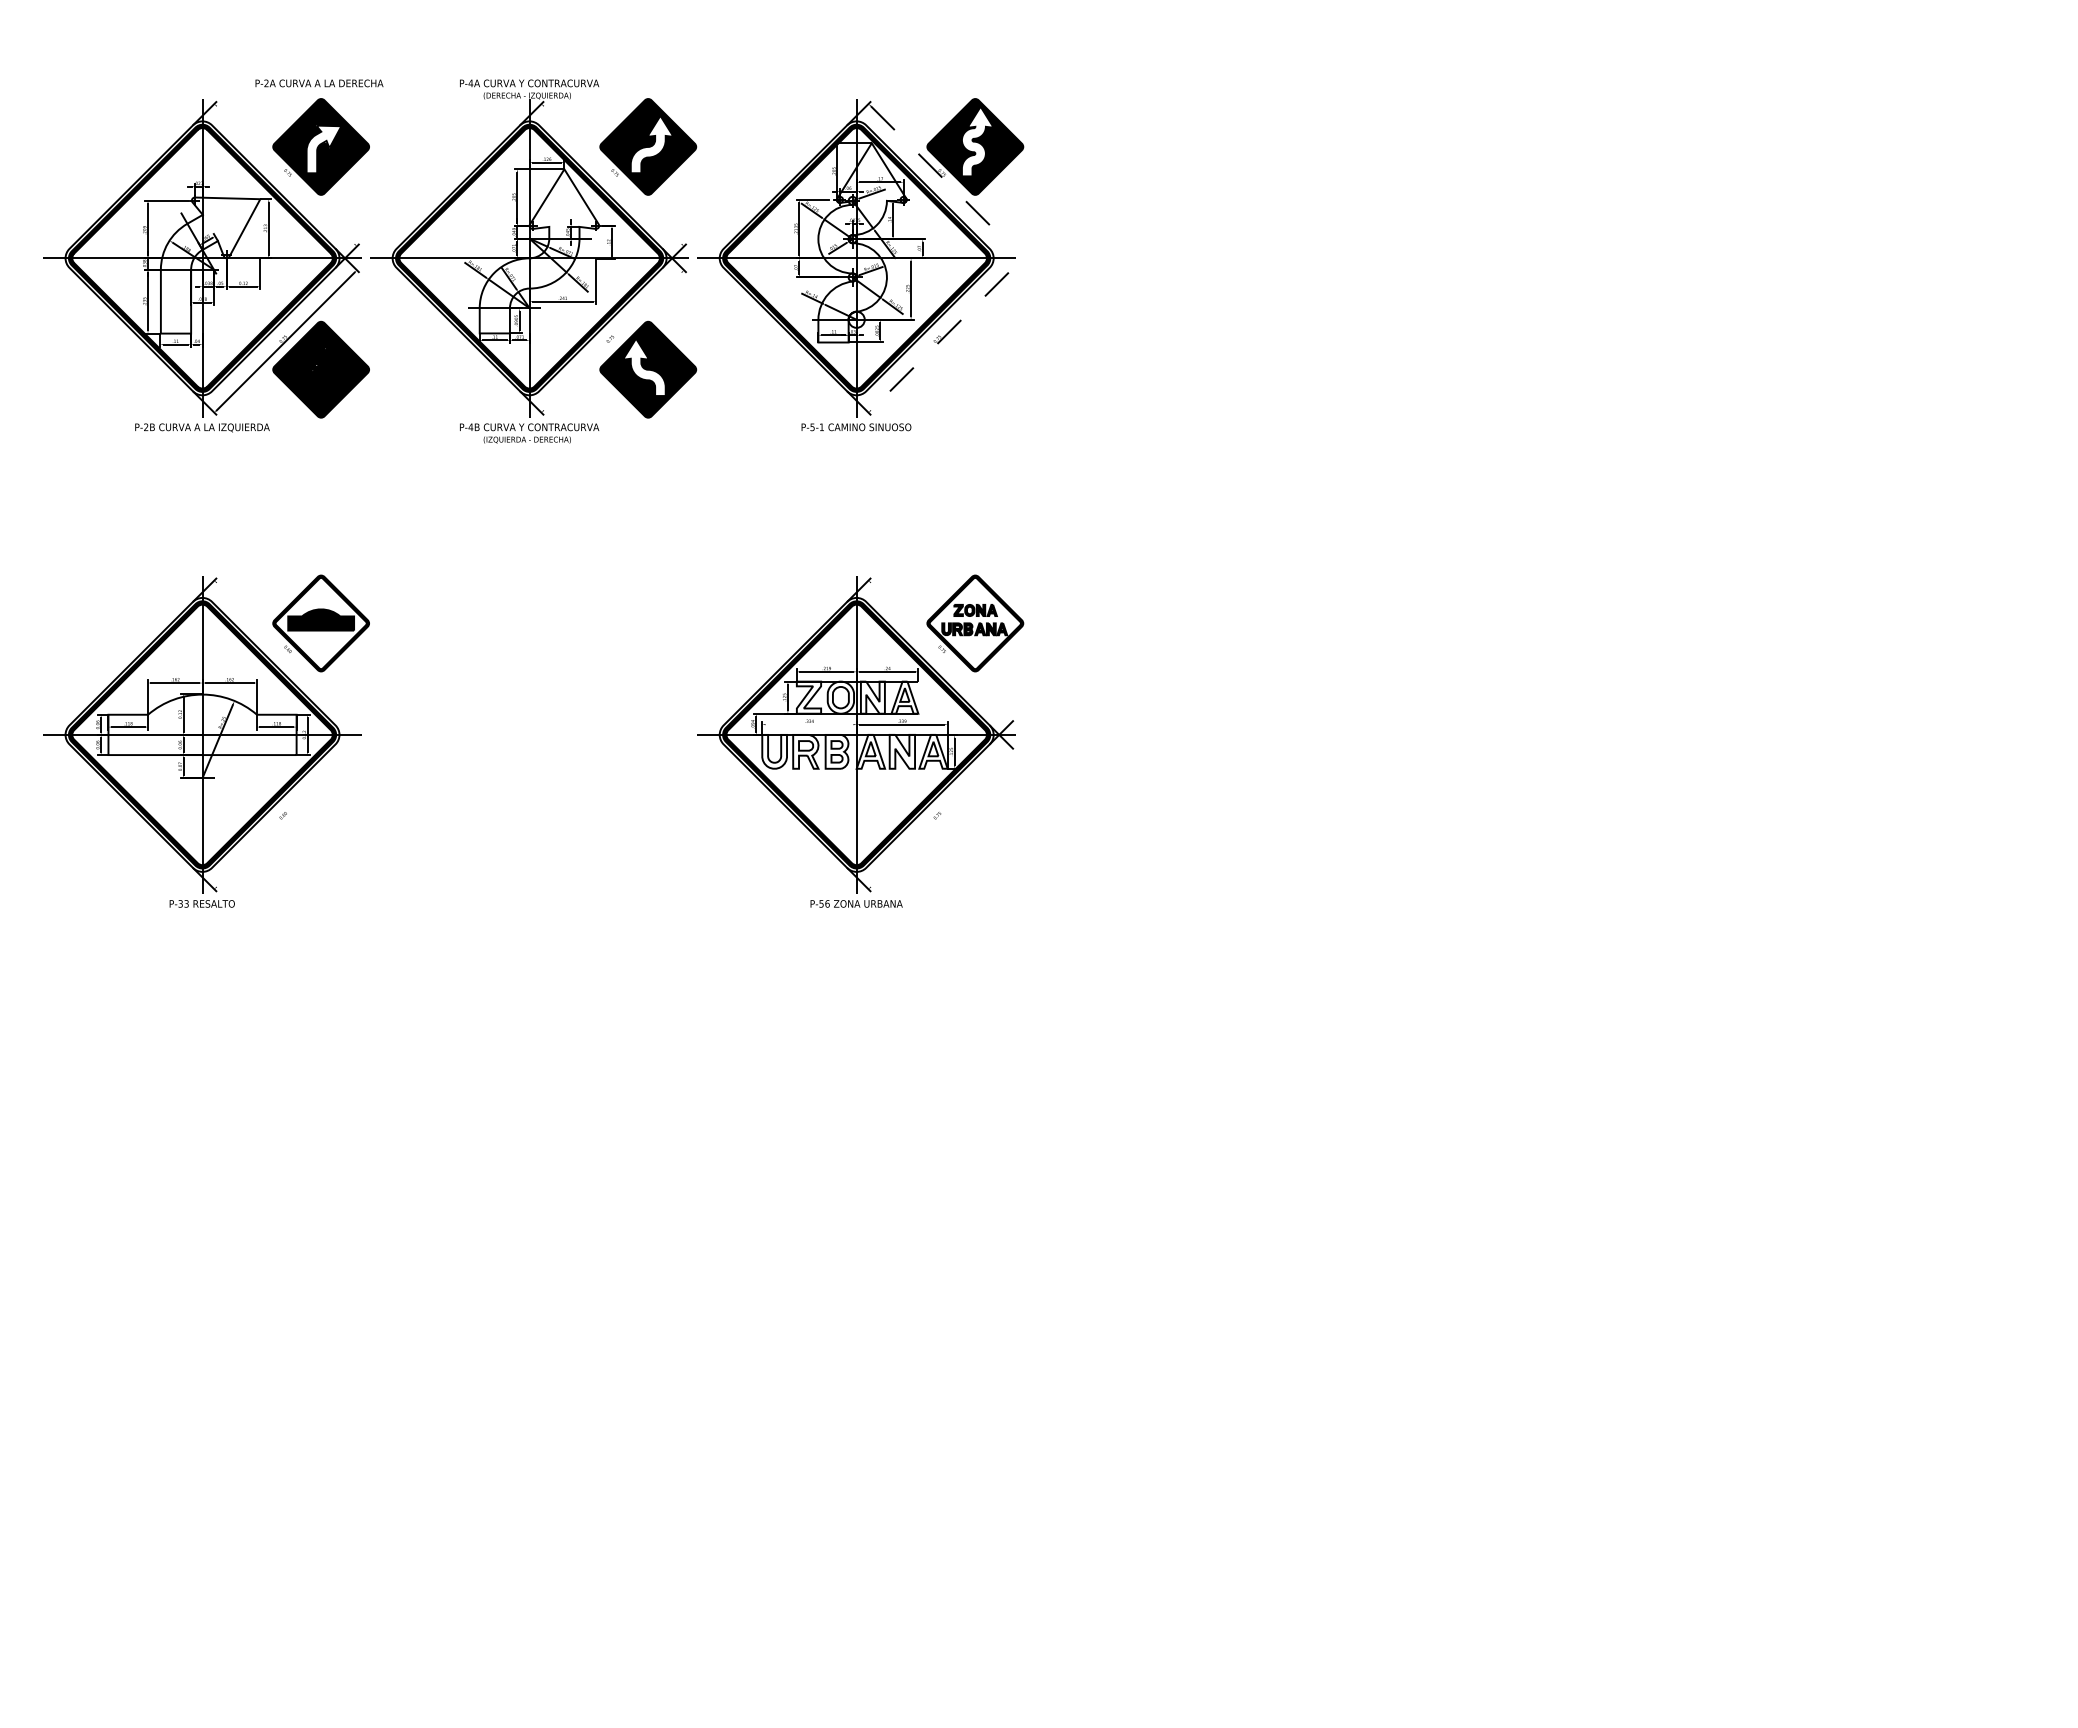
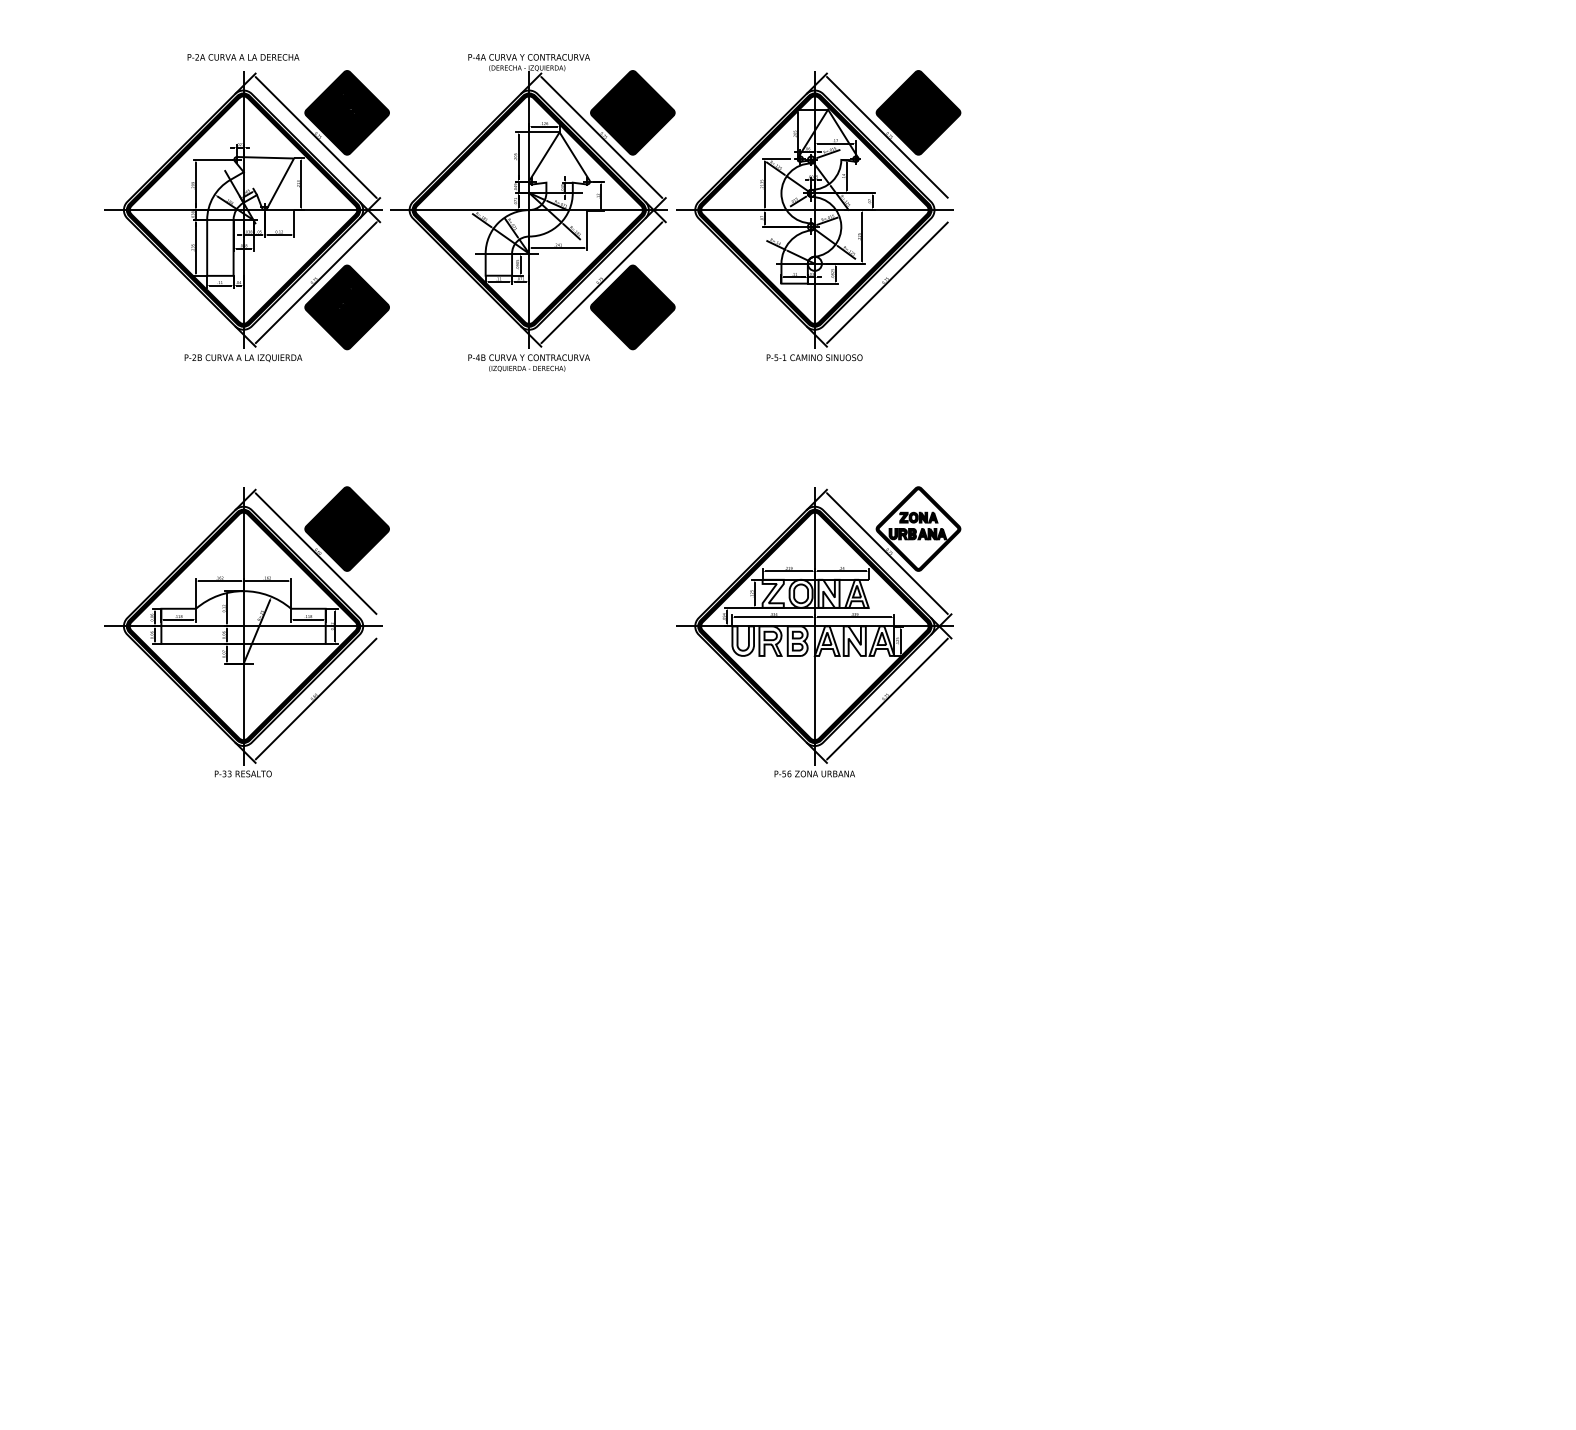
text: (319, 83) -> (243, 57), moved
fill: (976, 141) -> (919, 108), added
fill: (651, 144) -> (635, 110), added
fill: (323, 149) -> (349, 115), added
line: (285, 175) -> (316, 137), added
line: (612, 175) -> (601, 137), added
line: (940, 175) -> (888, 137), dashed -> solid
line: (612, 341) -> (601, 282), added
line: (939, 341) -> (887, 282), dashed -> solid
fill: (644, 367) -> (629, 305), added
fill: (320, 623) -> (346, 529), added
line: (285, 651) -> (316, 553), added
line: (939, 651) -> (887, 553), added
line: (809, 724) -> (773, 617), added
line: (285, 817) -> (316, 698), added
line: (939, 817) -> (887, 698), added

